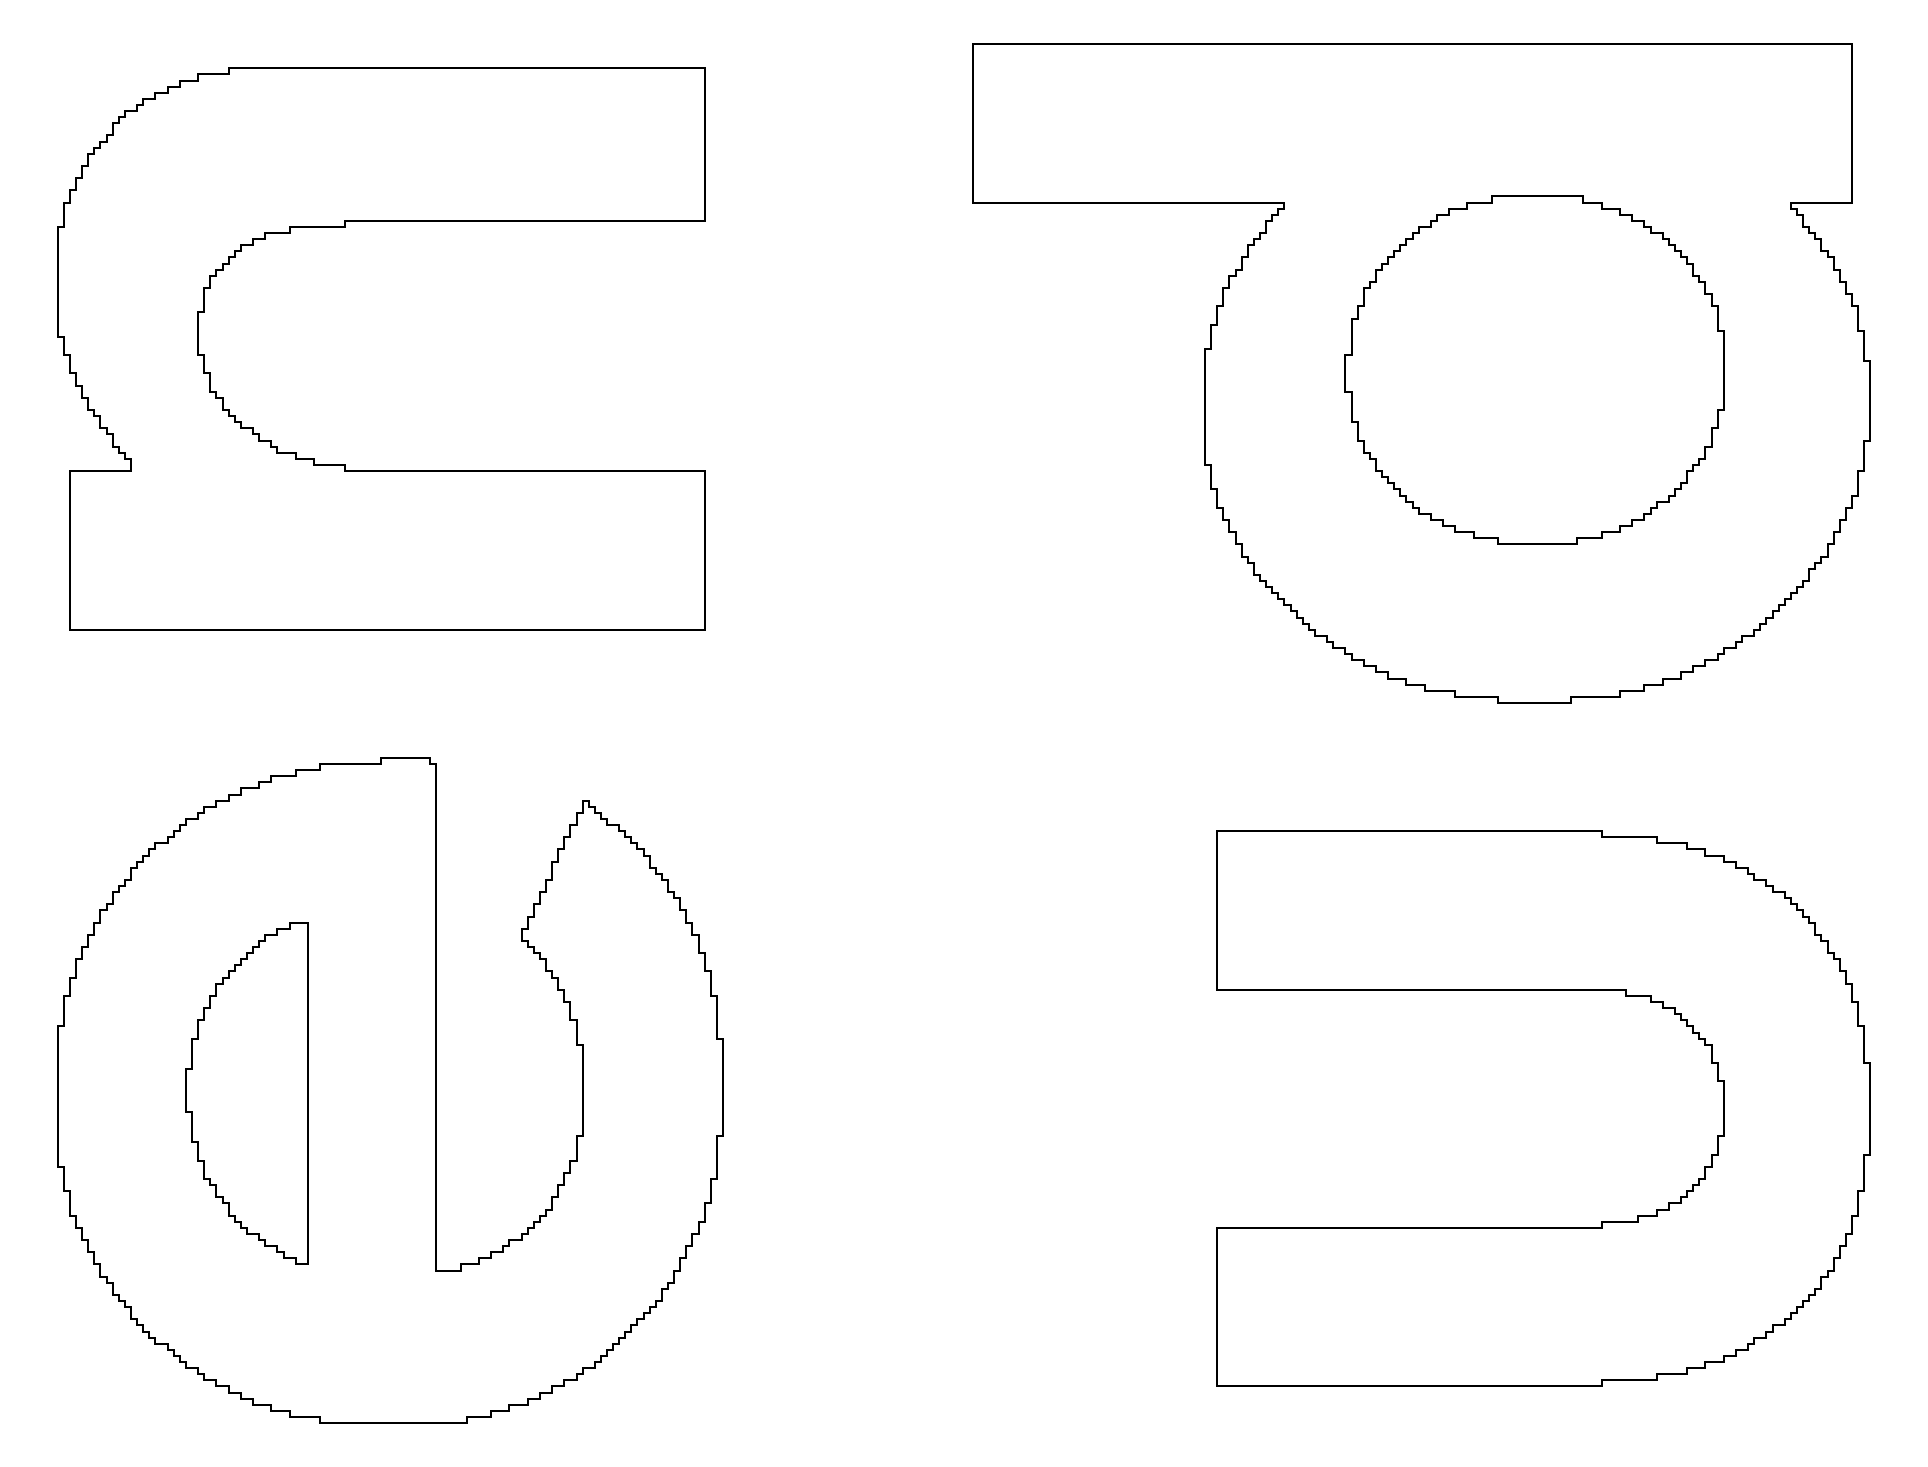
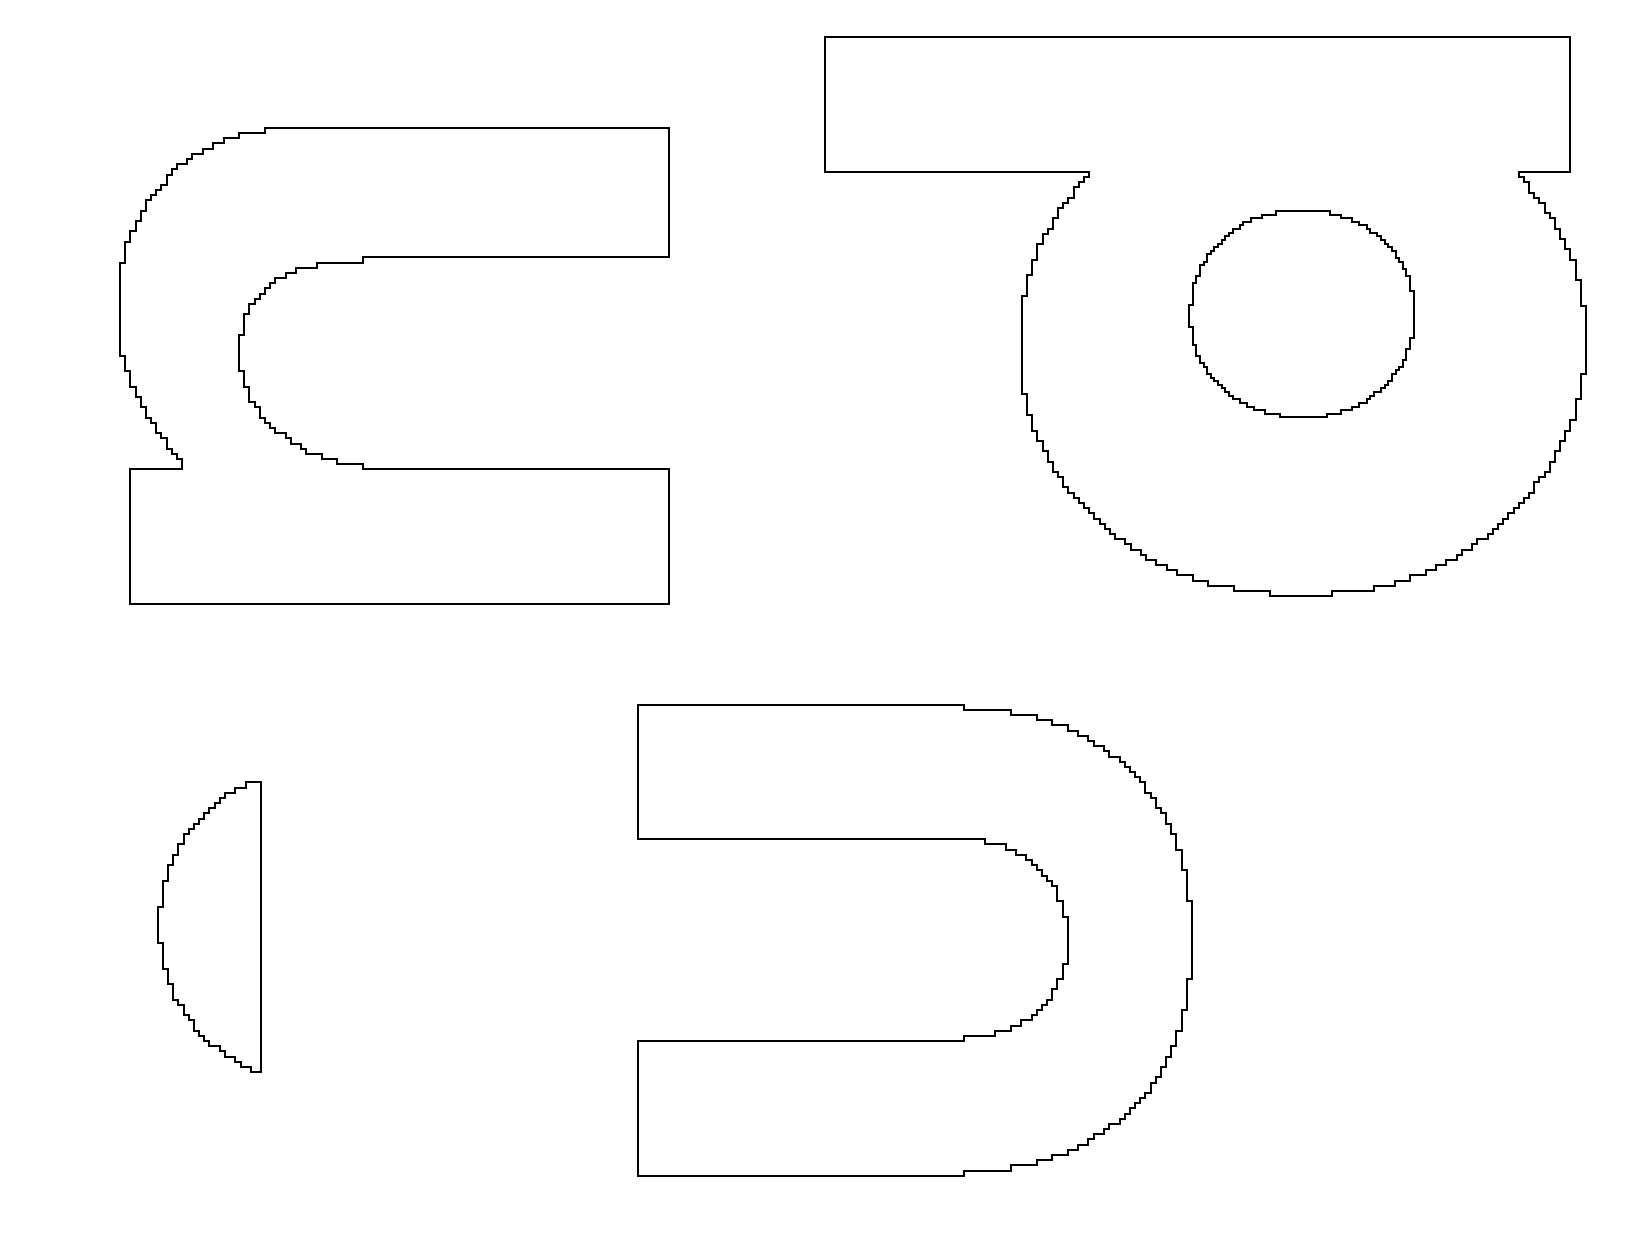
part: (1534, 370) -> (1301, 314), size x0.7
part: (344, 464) -> (363, 463), moved
part: (389, 1090) -> (330, 924), removed
part: (1543, 1227) -> (914, 1040), moved

